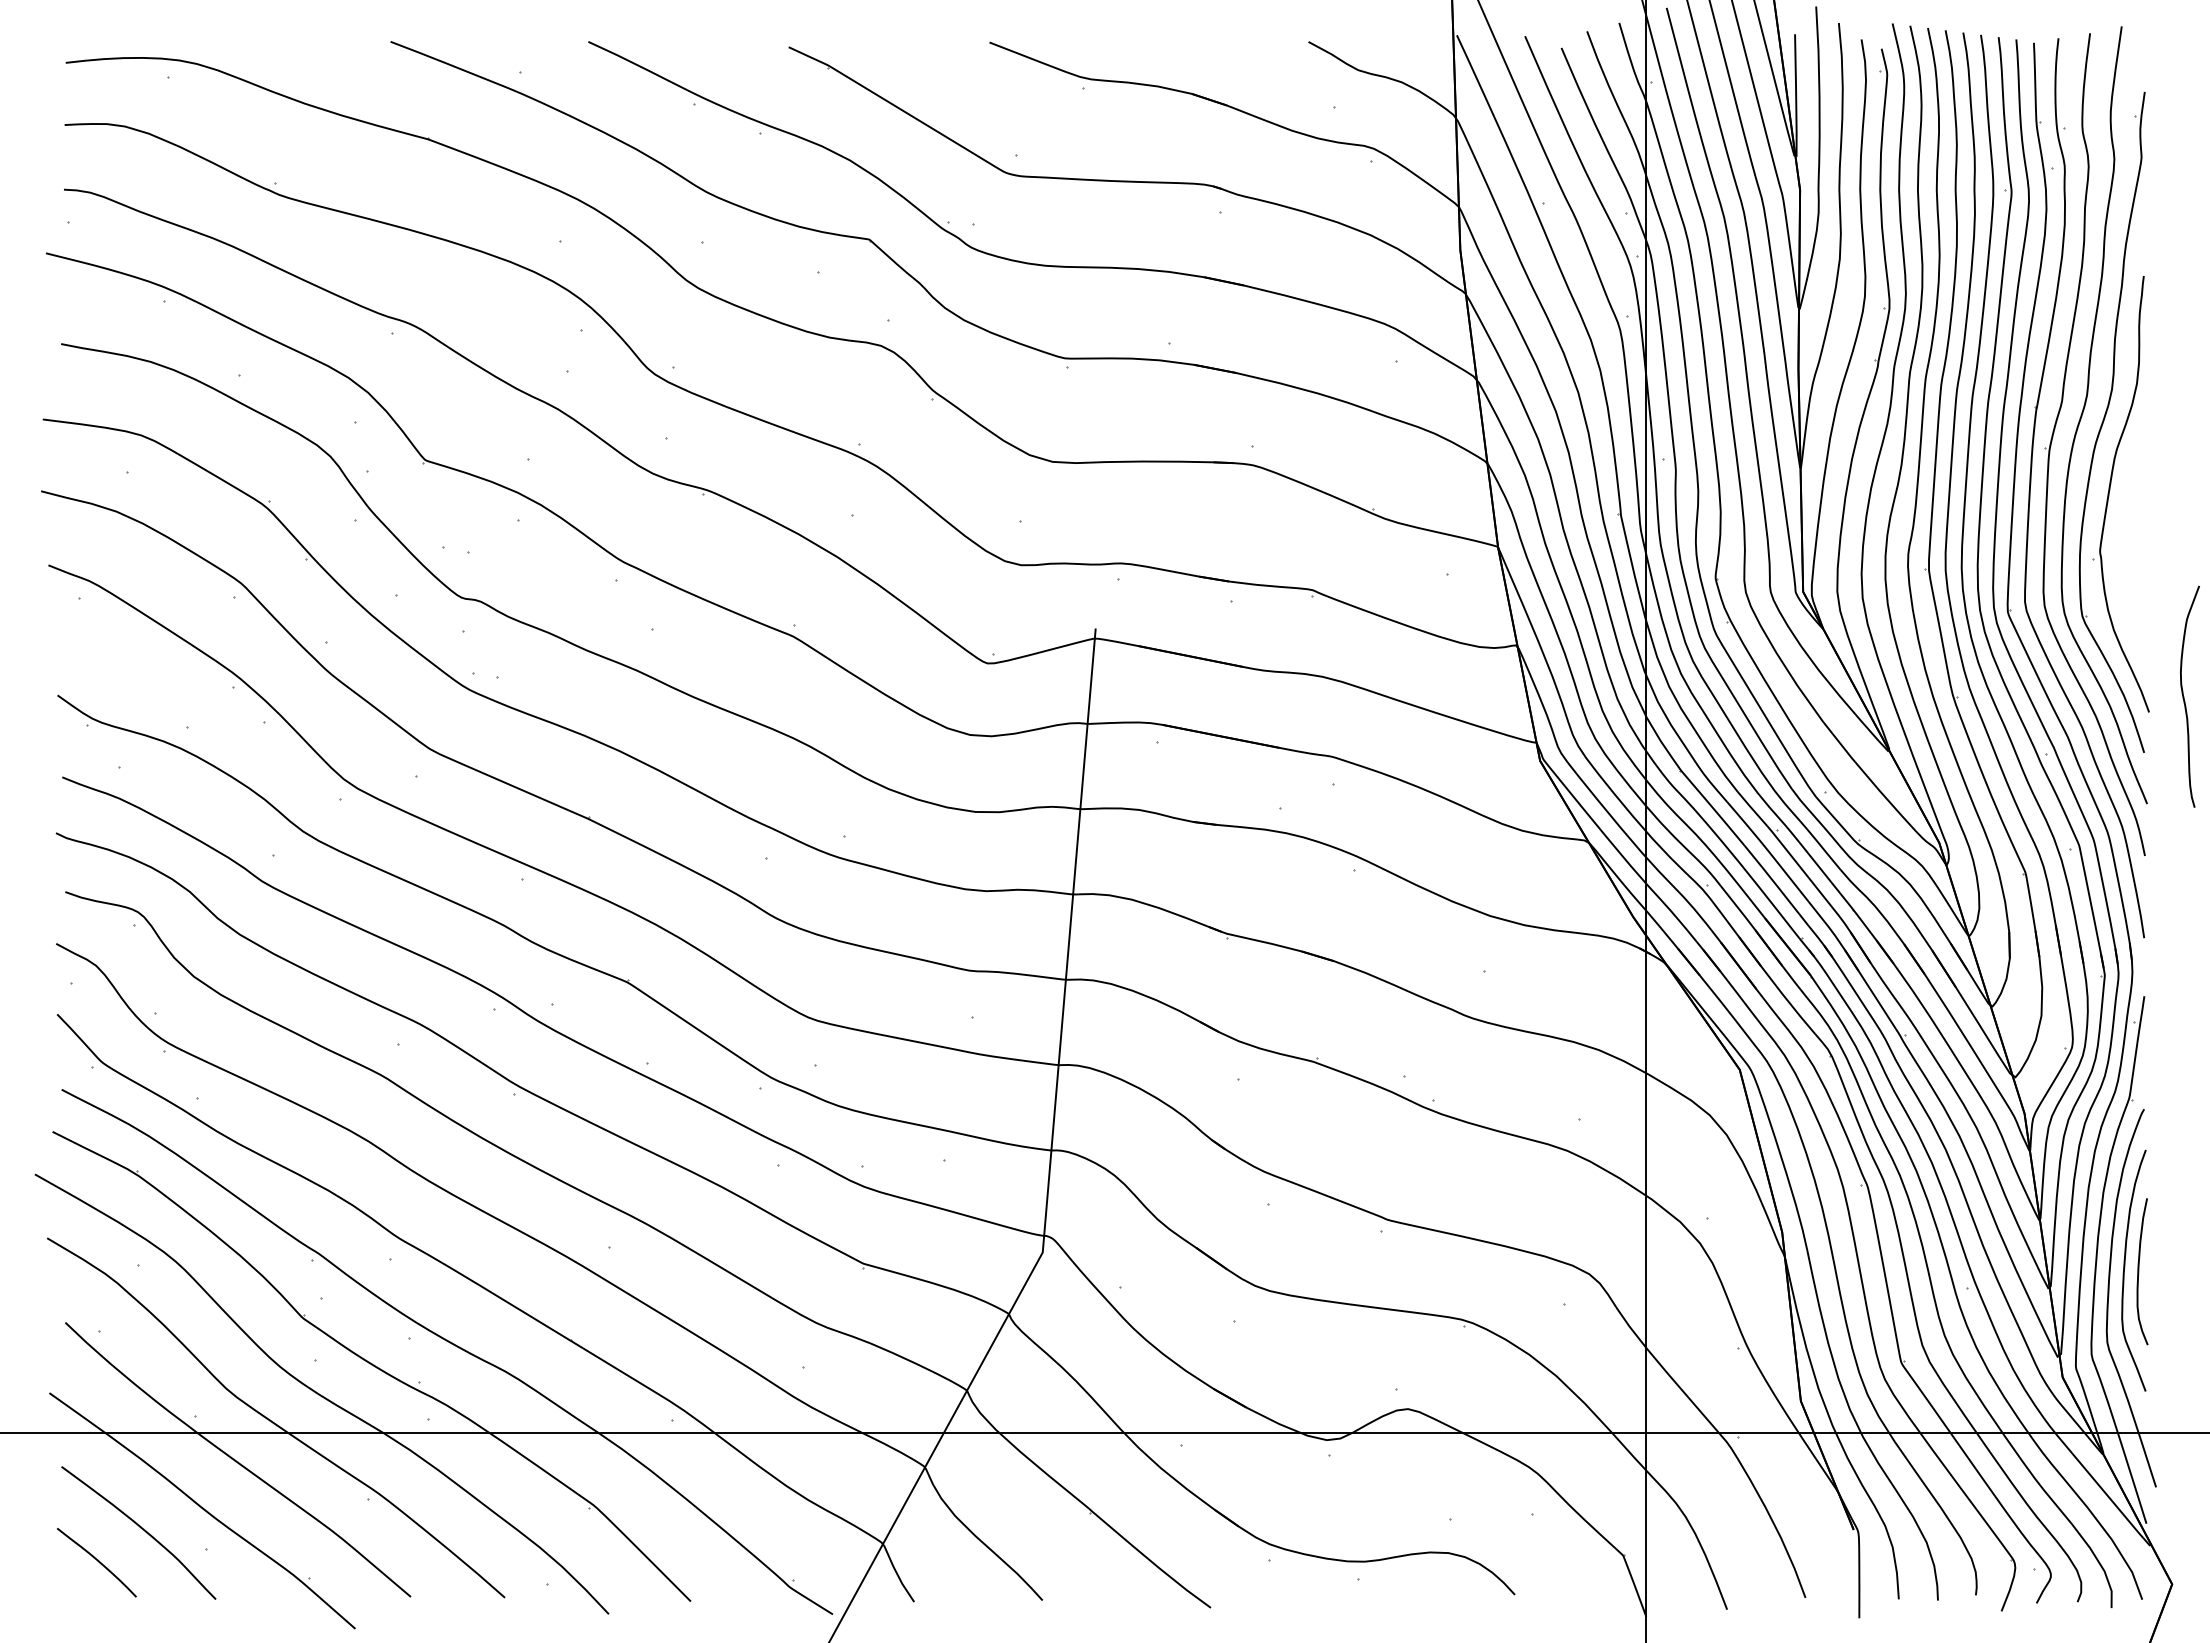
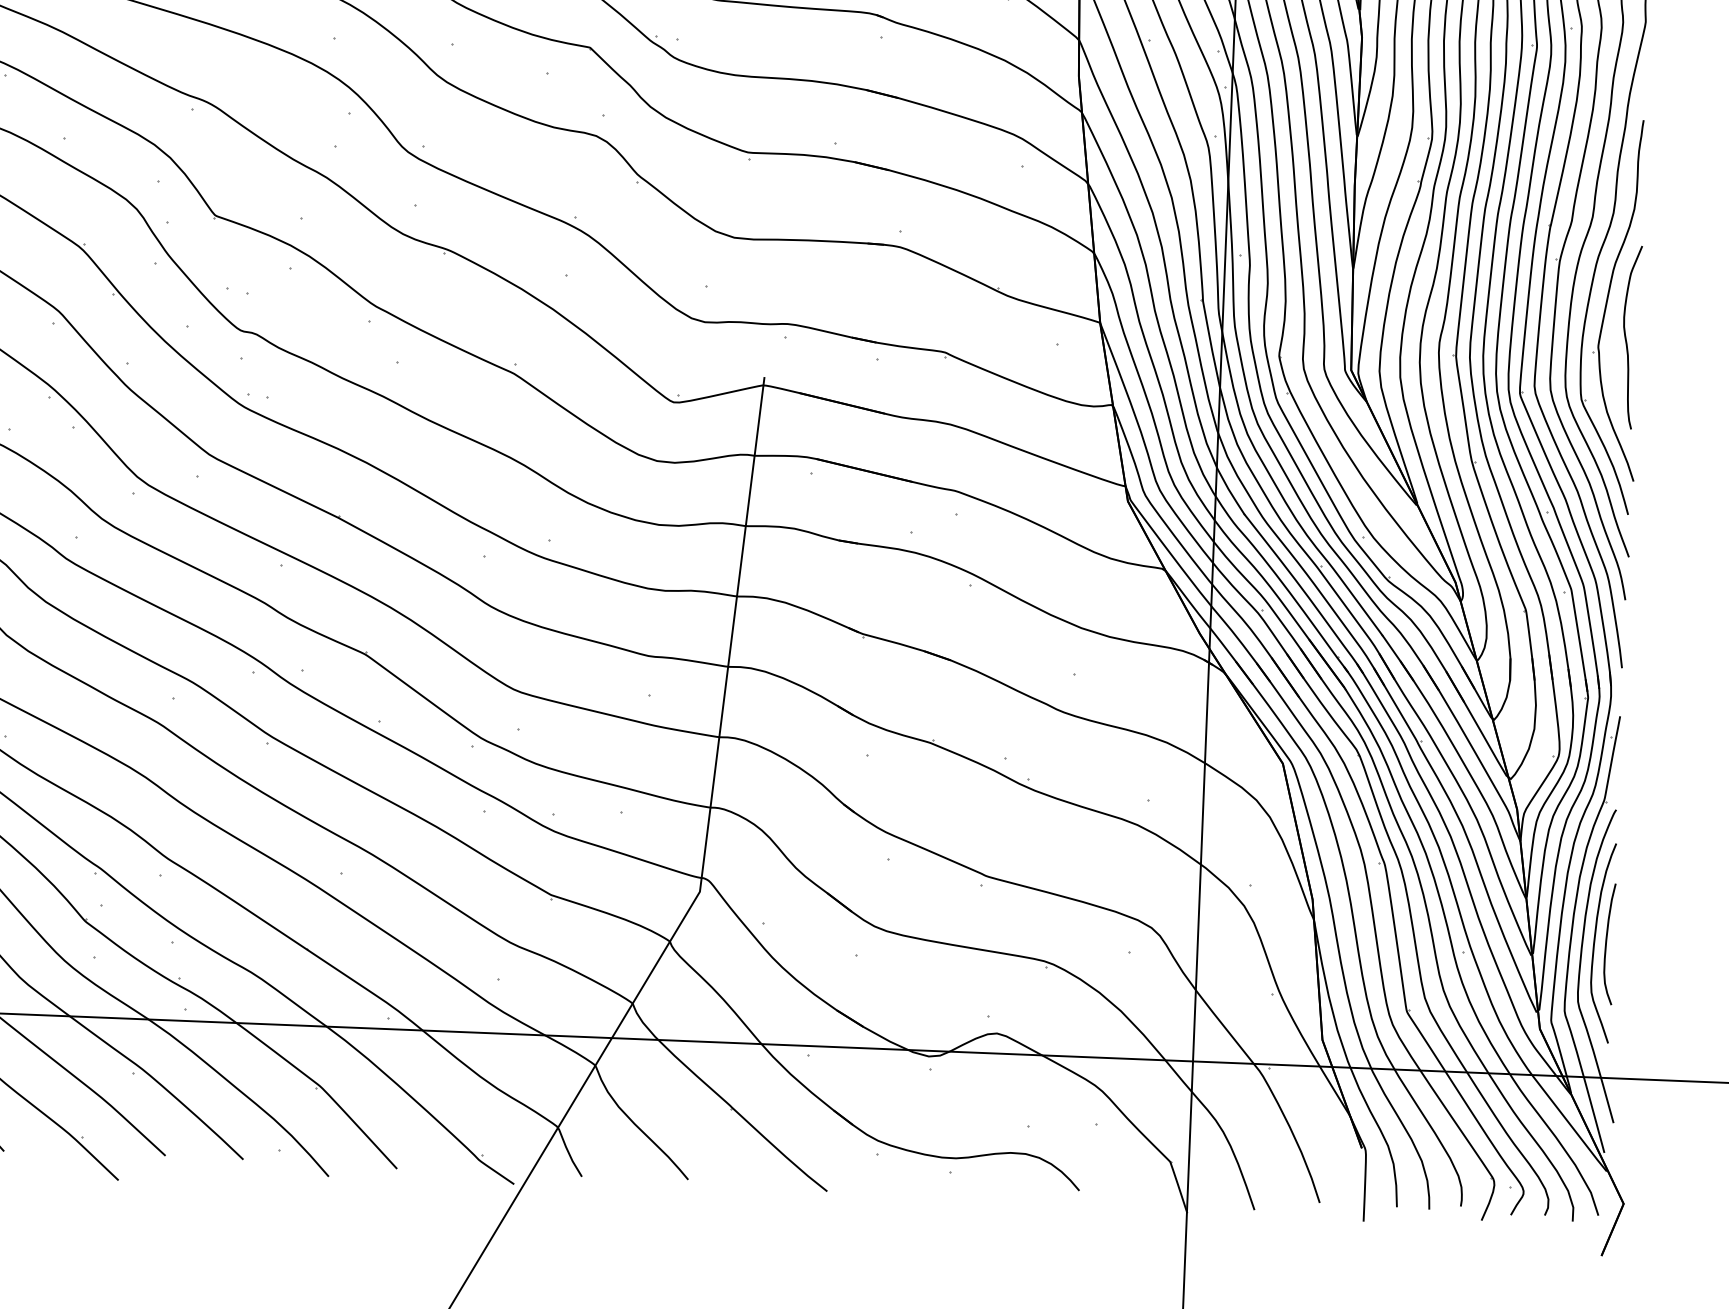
curve: (2184, 696) -> (1626, 337), moved

